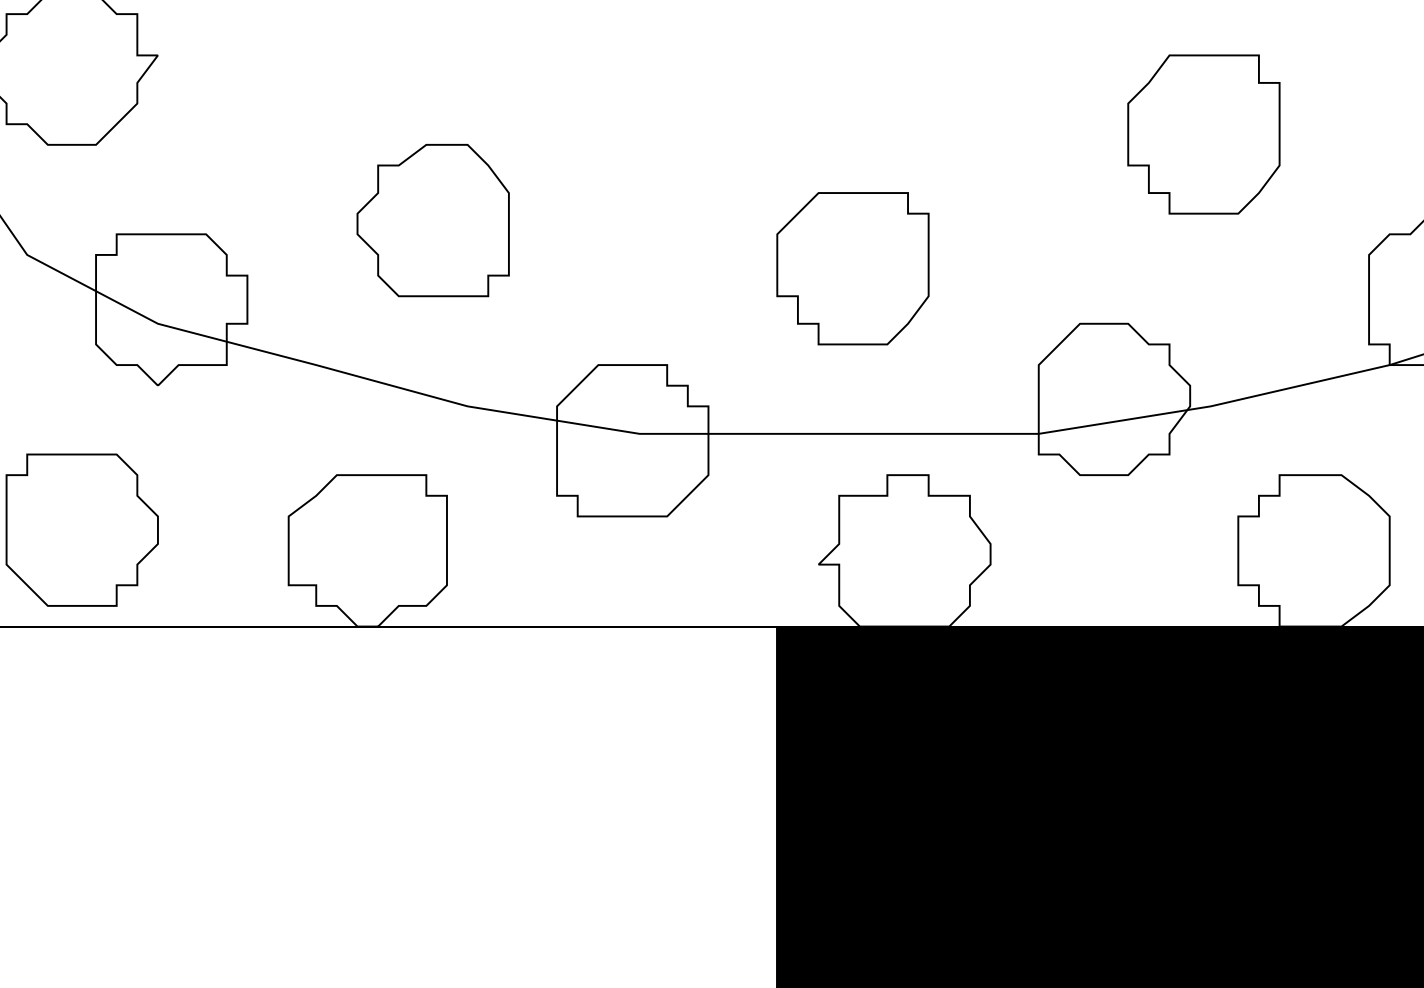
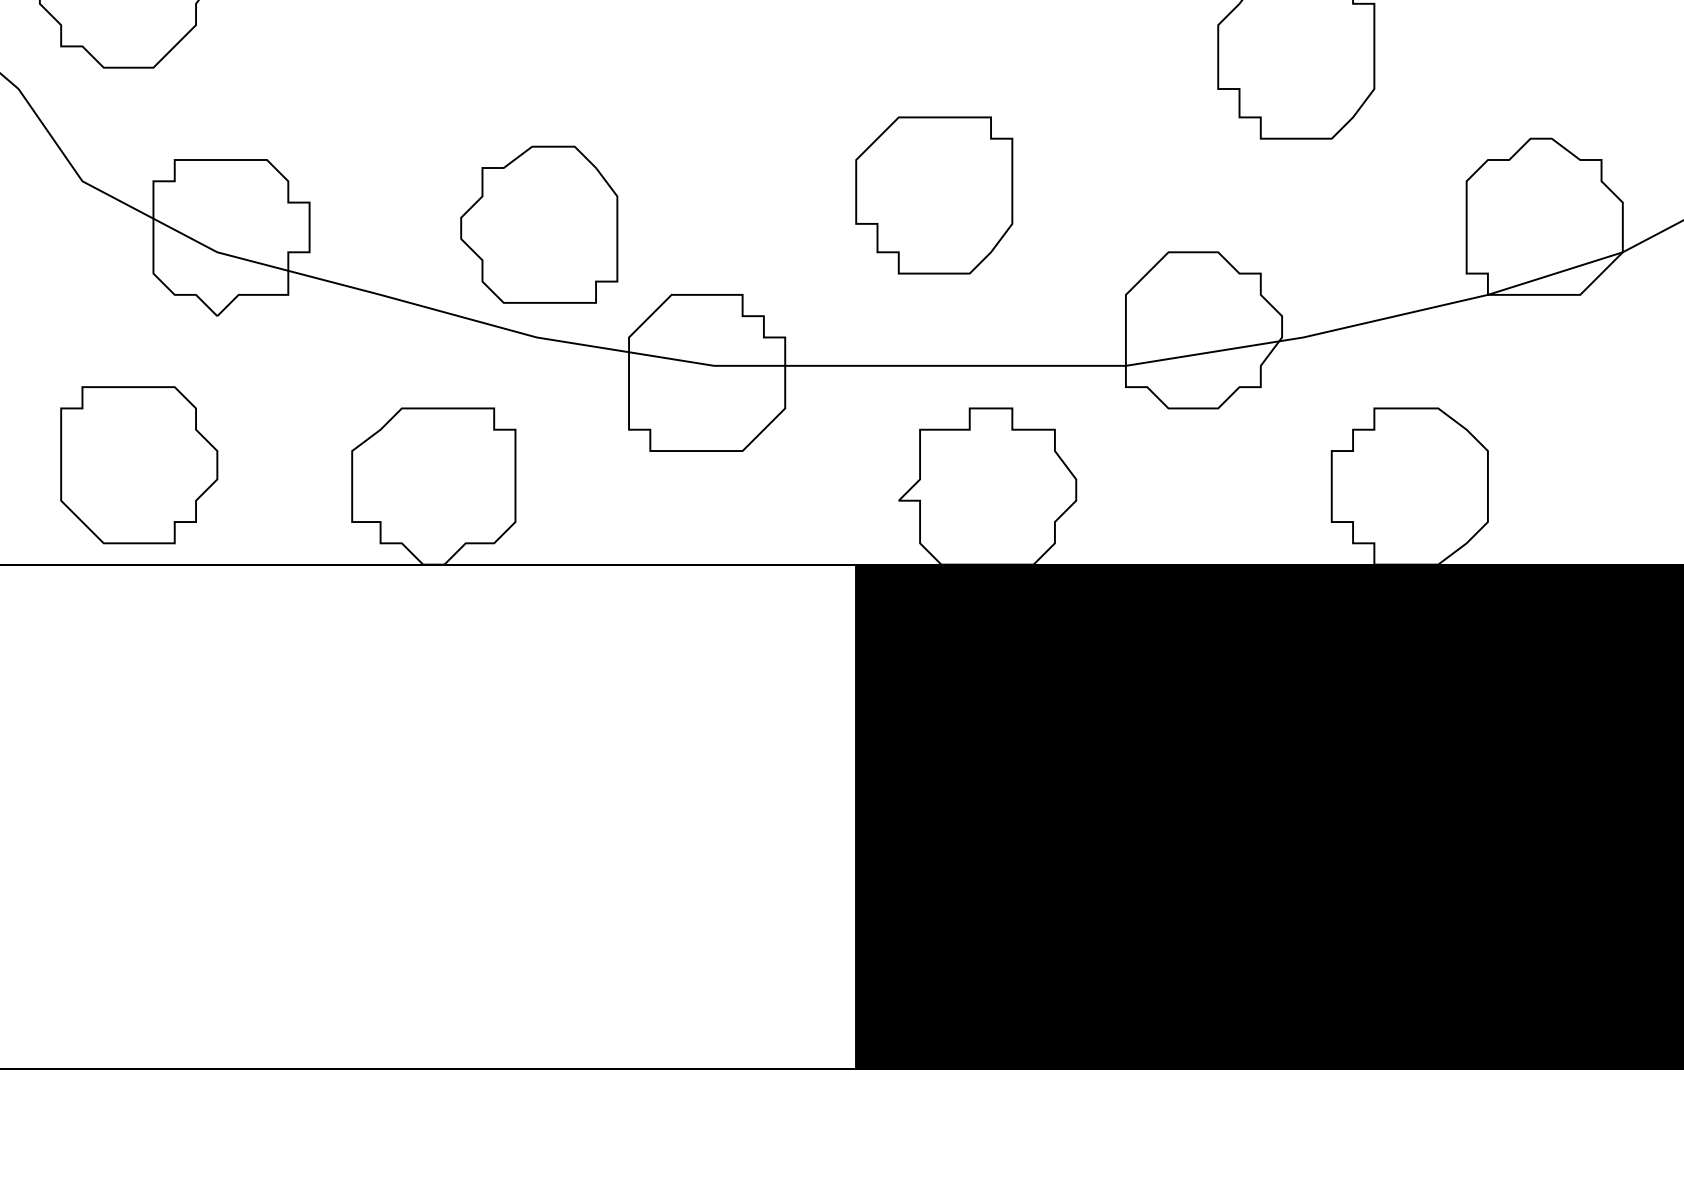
part: (433, 220) -> (539, 224), moved

